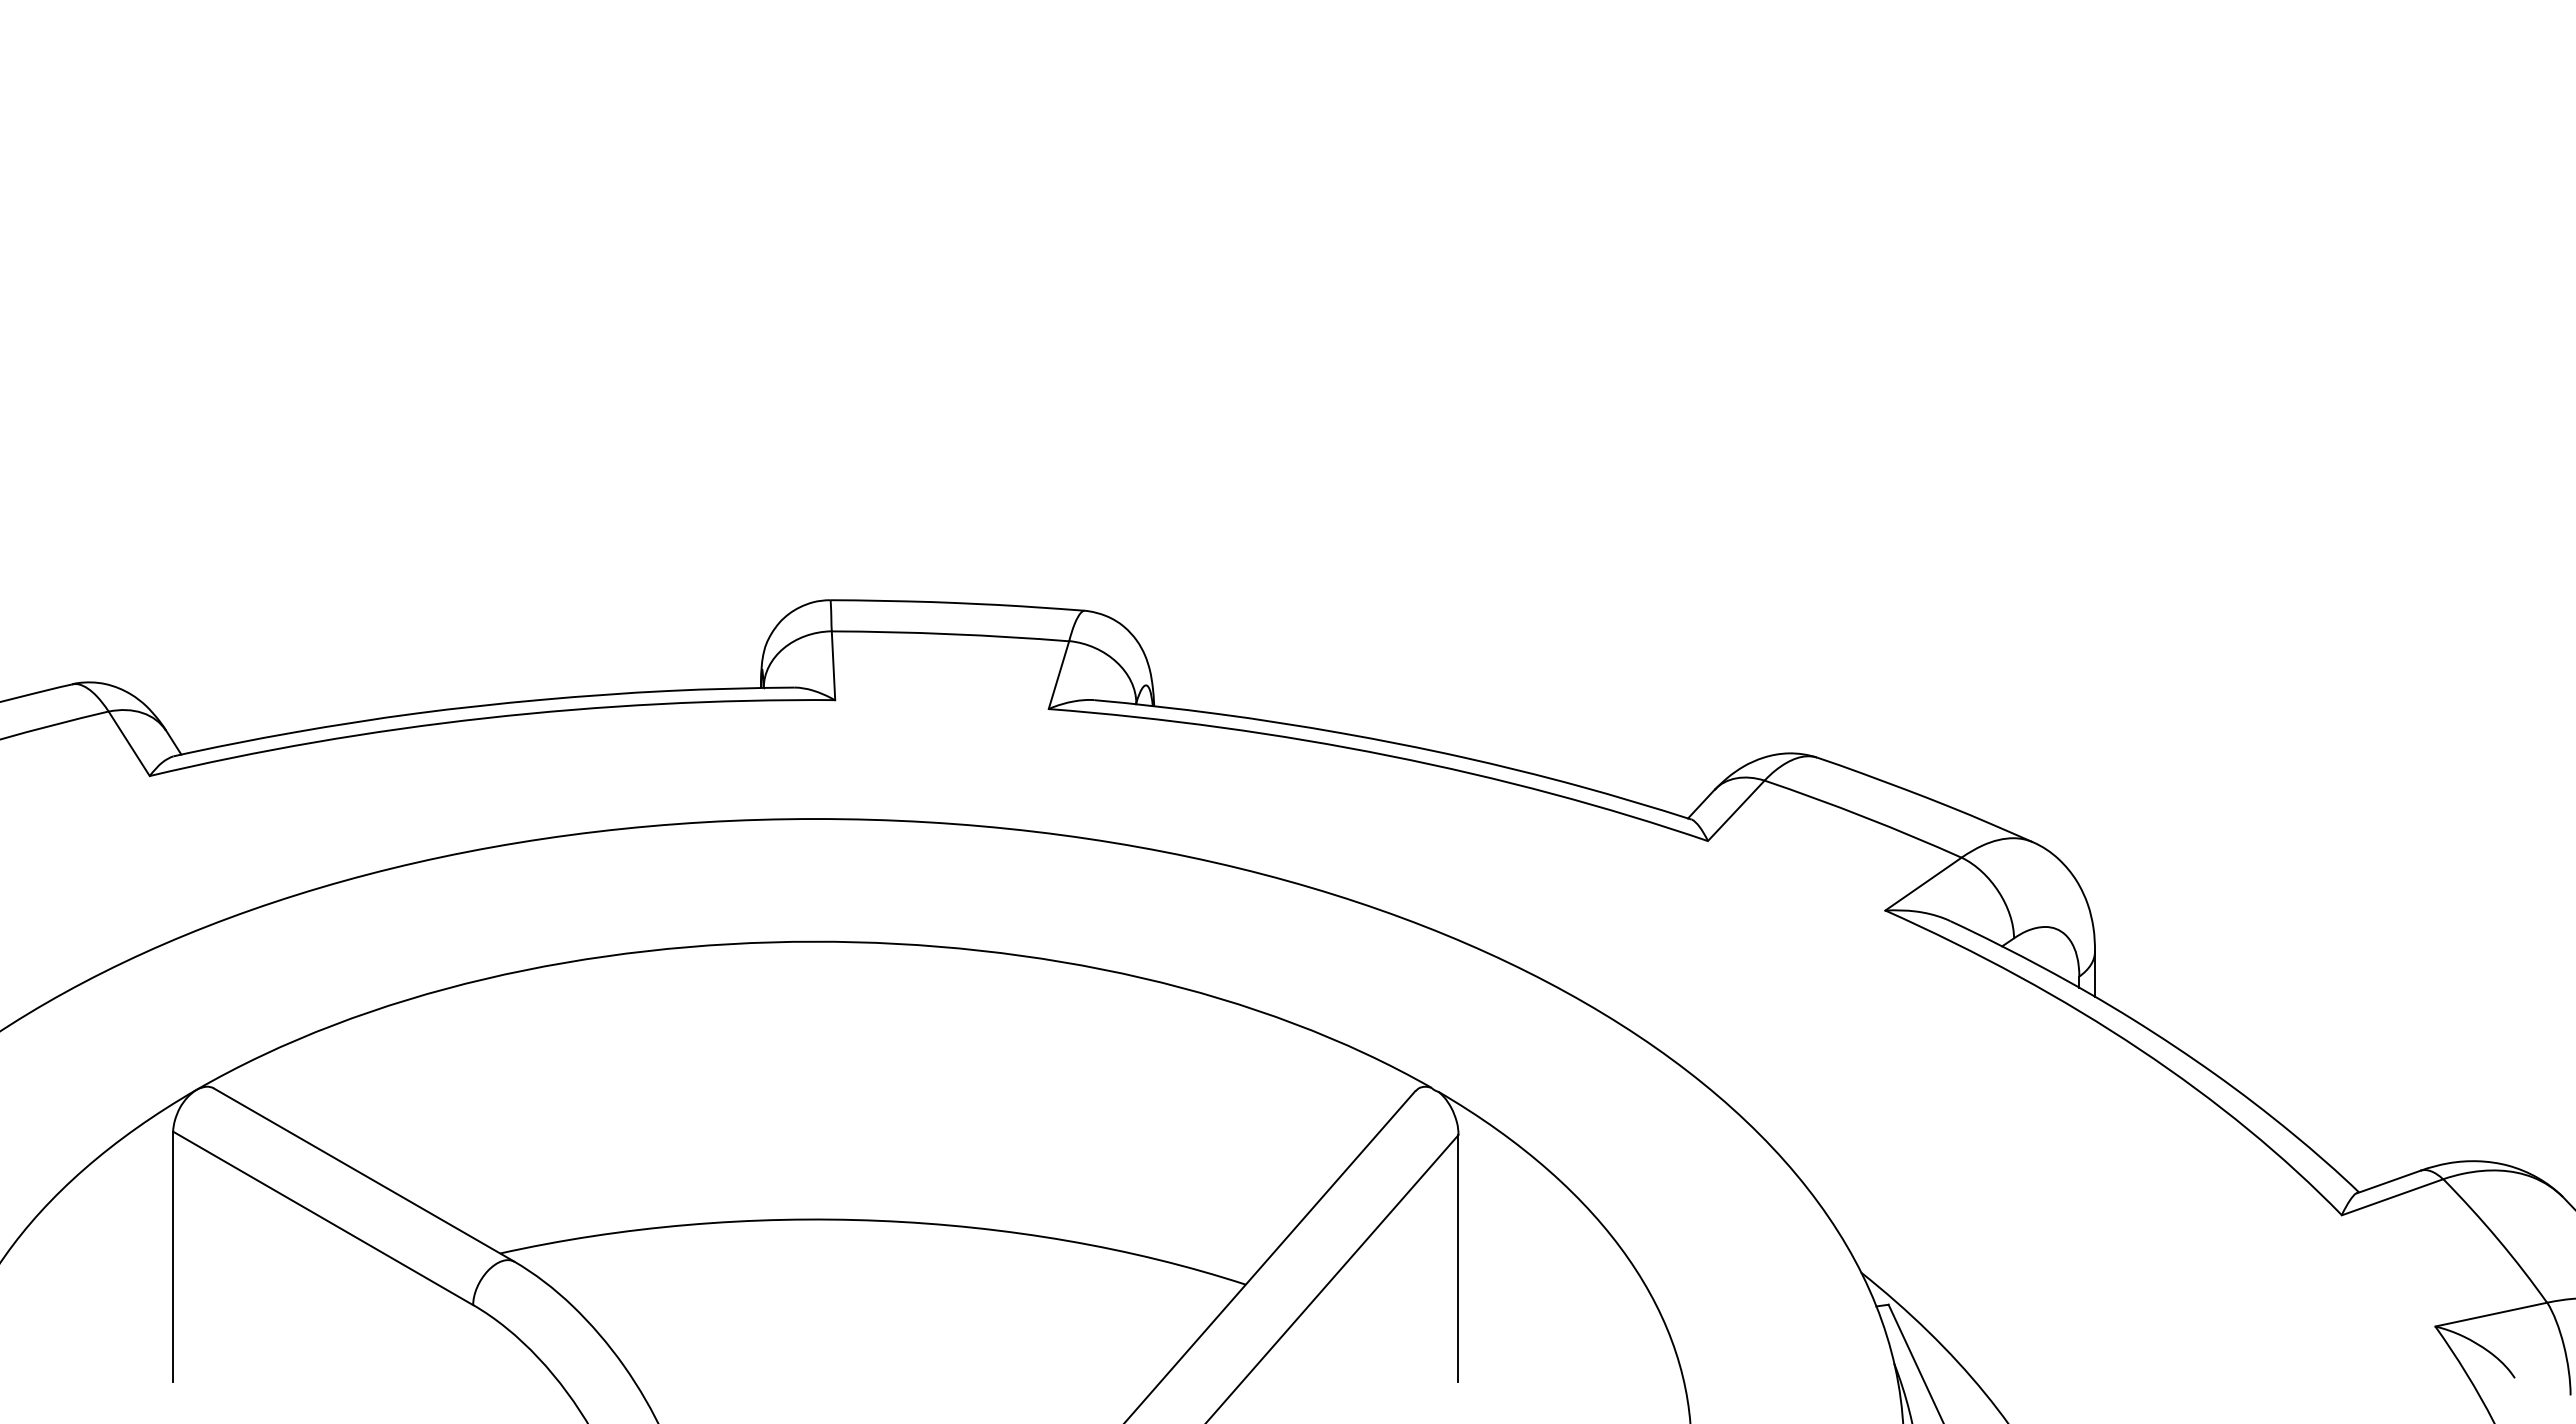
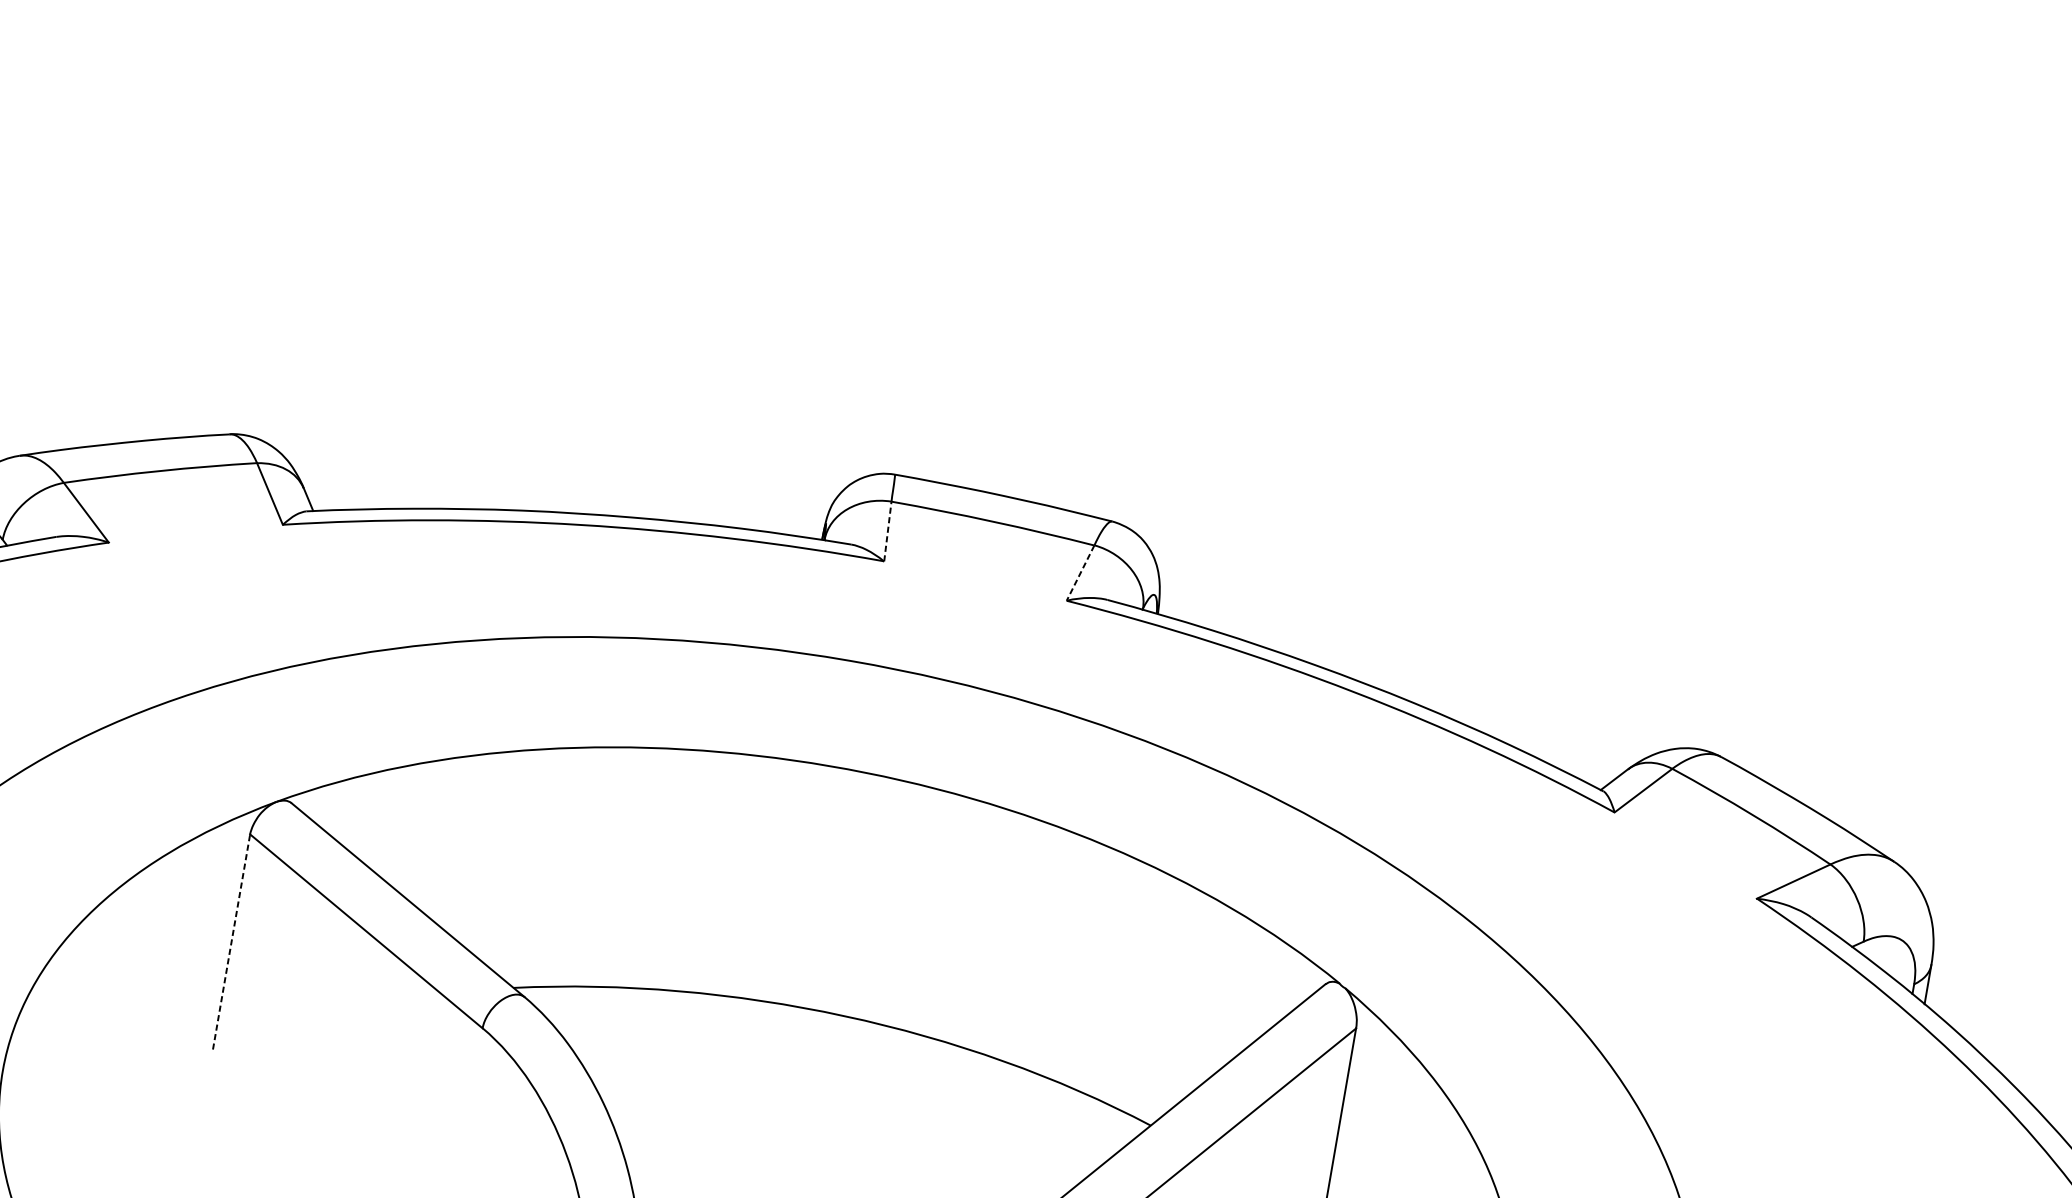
line: (833, 665) -> (887, 531), solid -> dashed
line: (1058, 675) -> (1080, 573), solid -> dashed
line: (173, 1256) -> (231, 941), solid -> dashed

